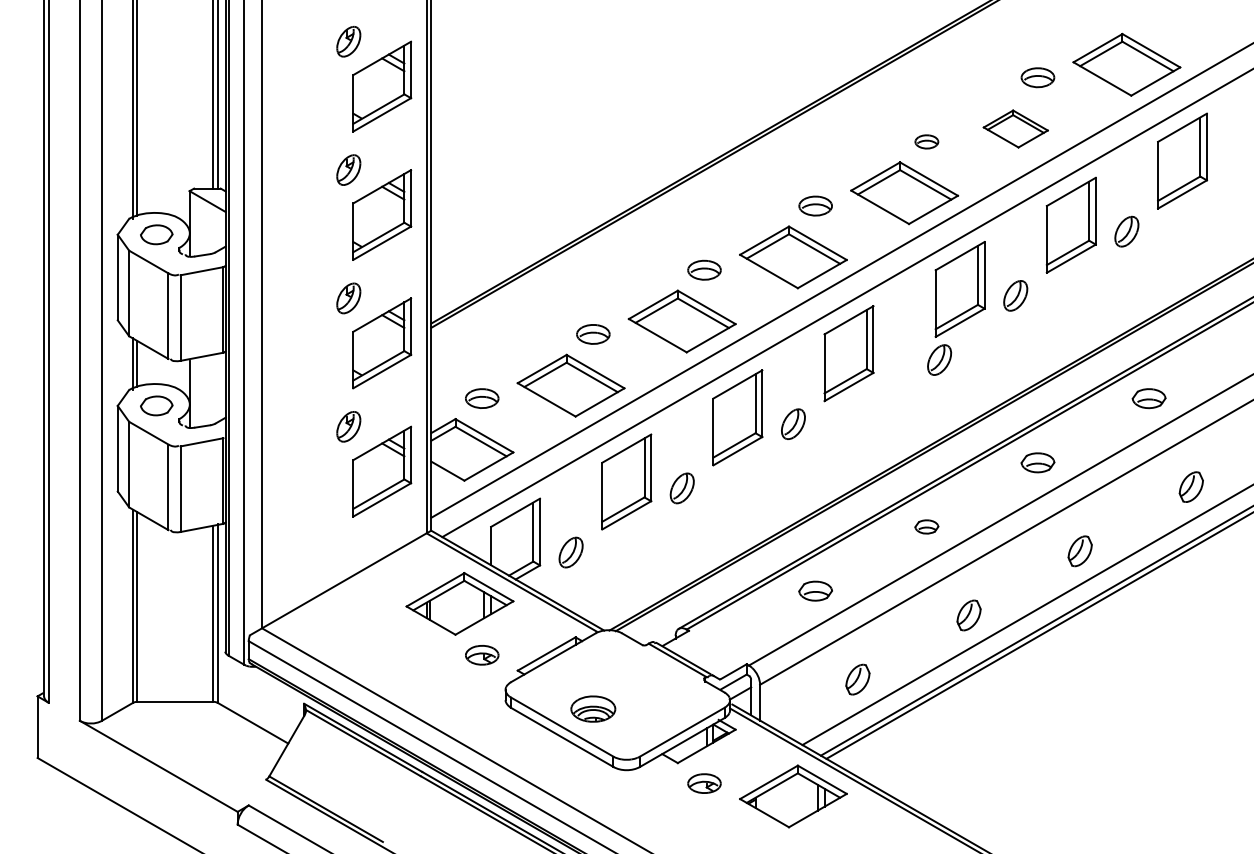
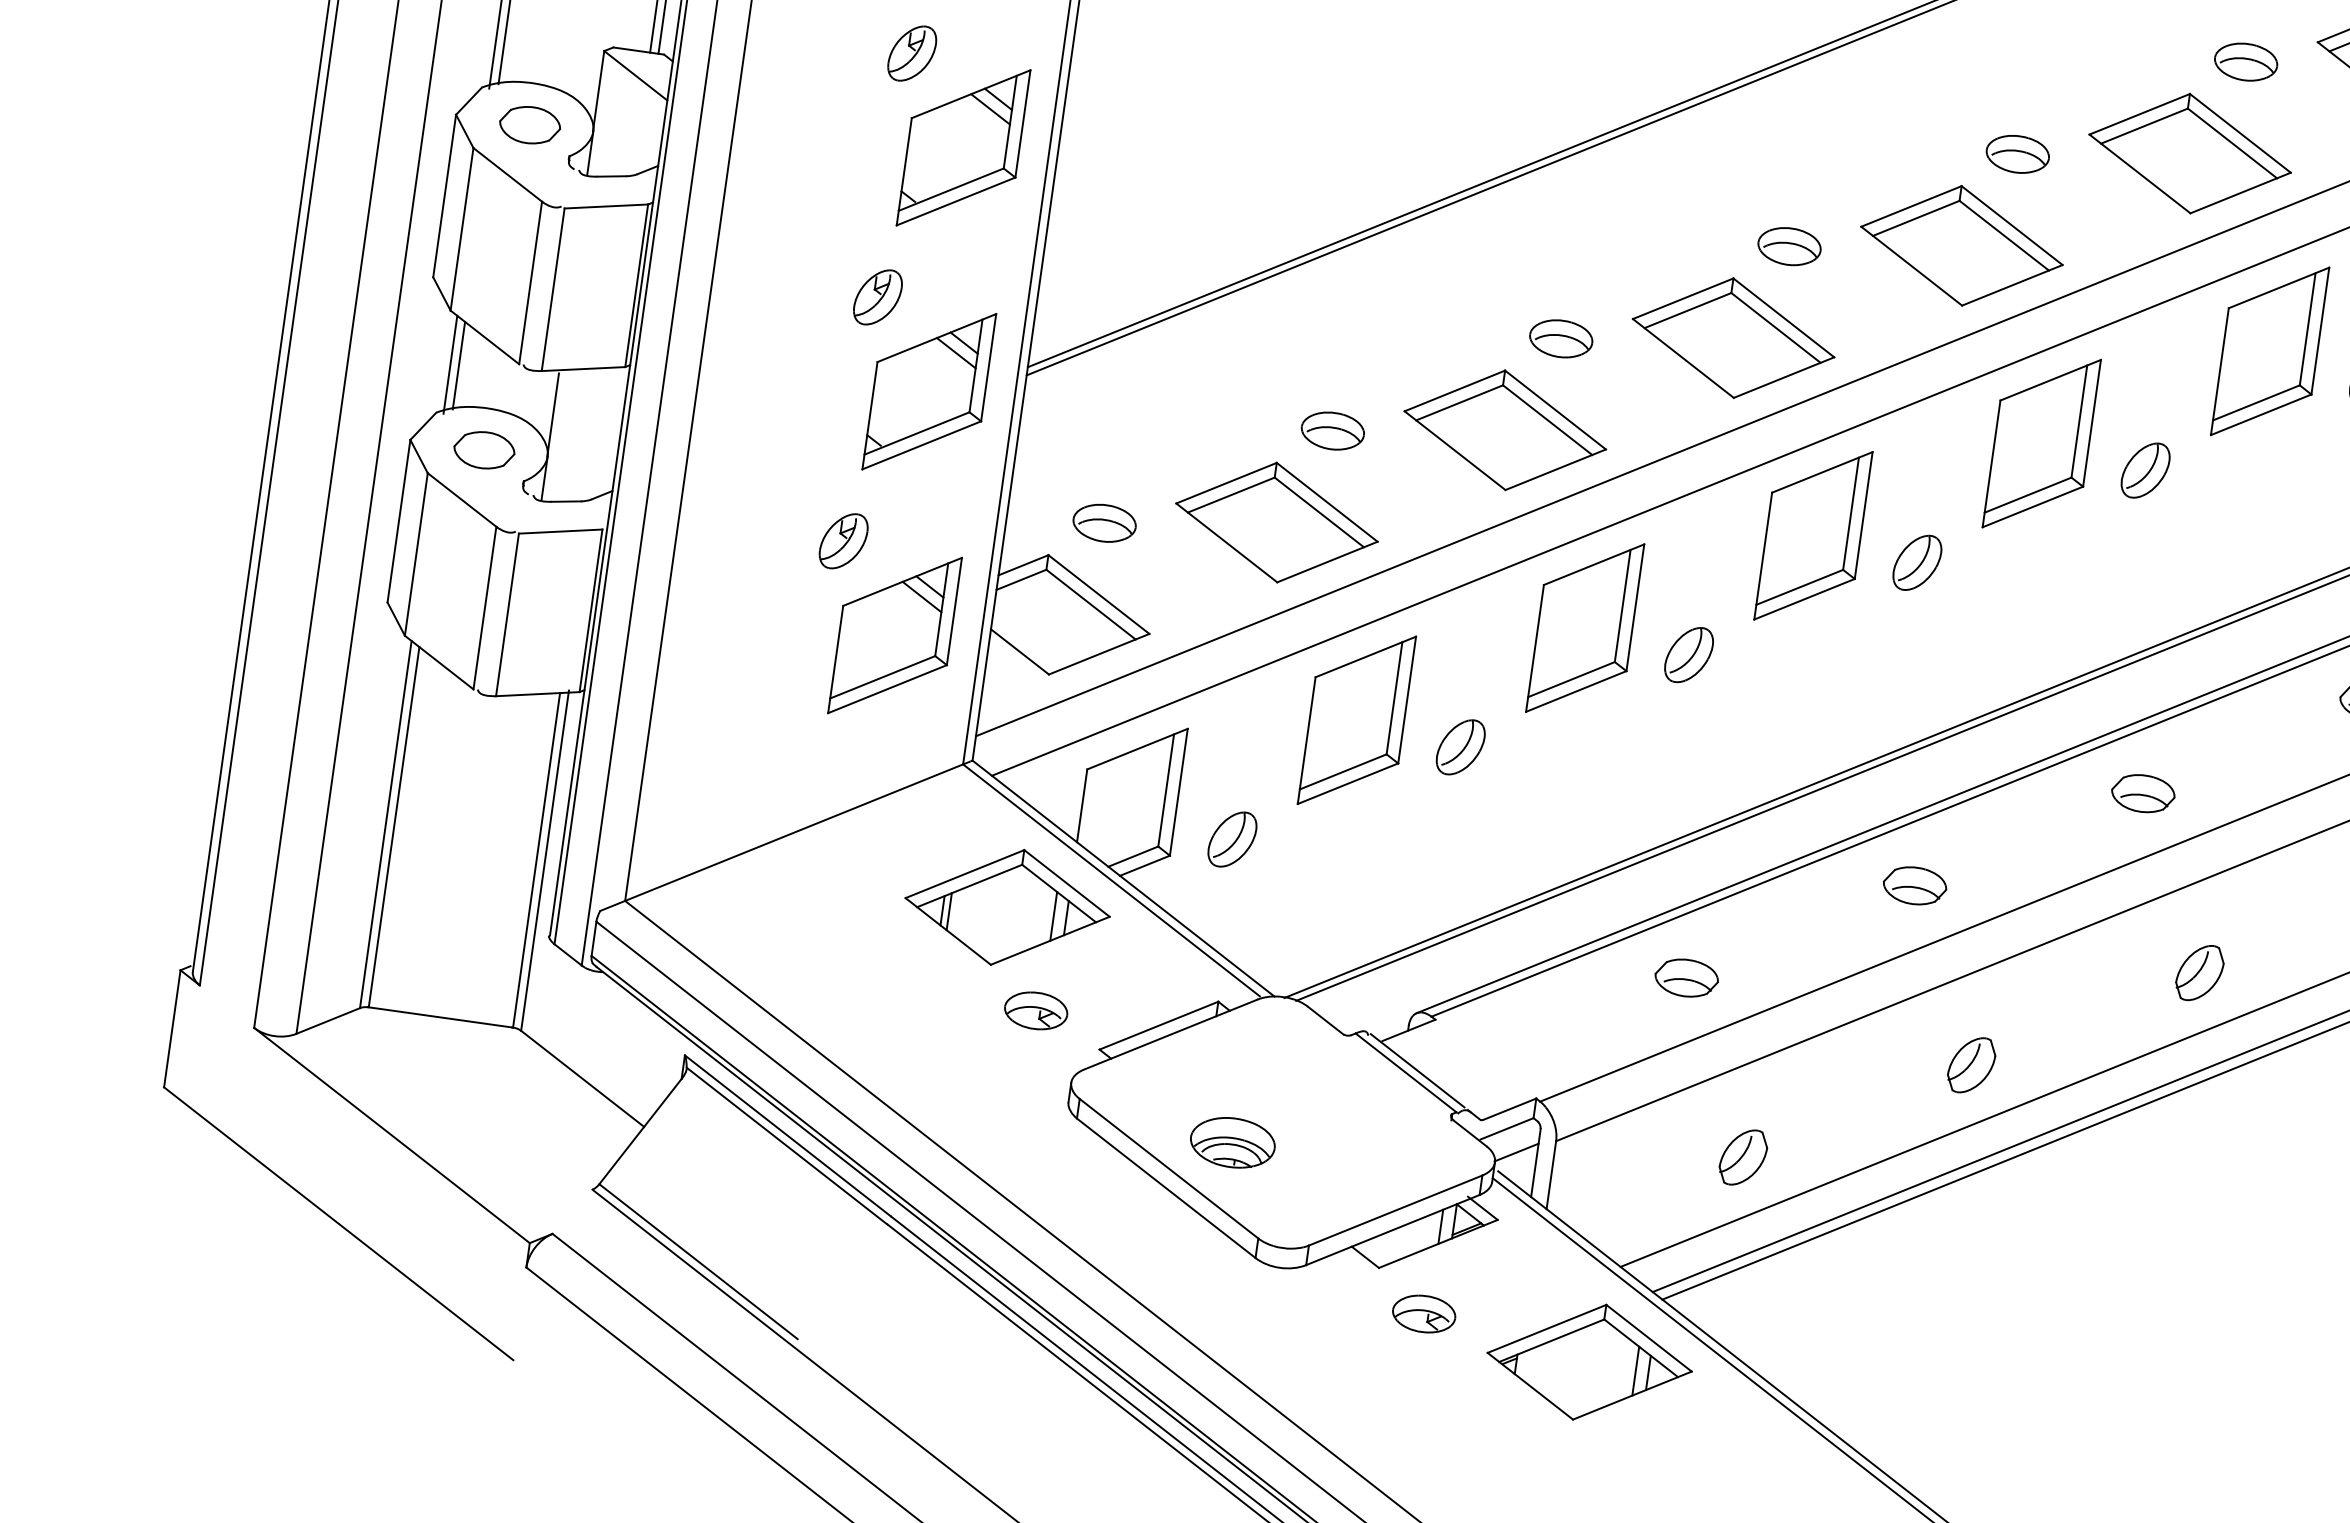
part: (1015, 128) -> (2189, 152), size x1.67
part: (926, 141) -> (2017, 153), size x1.43
part: (939, 359) -> (1917, 561), moved
part: (926, 526) -> (1914, 884), size x1.43

